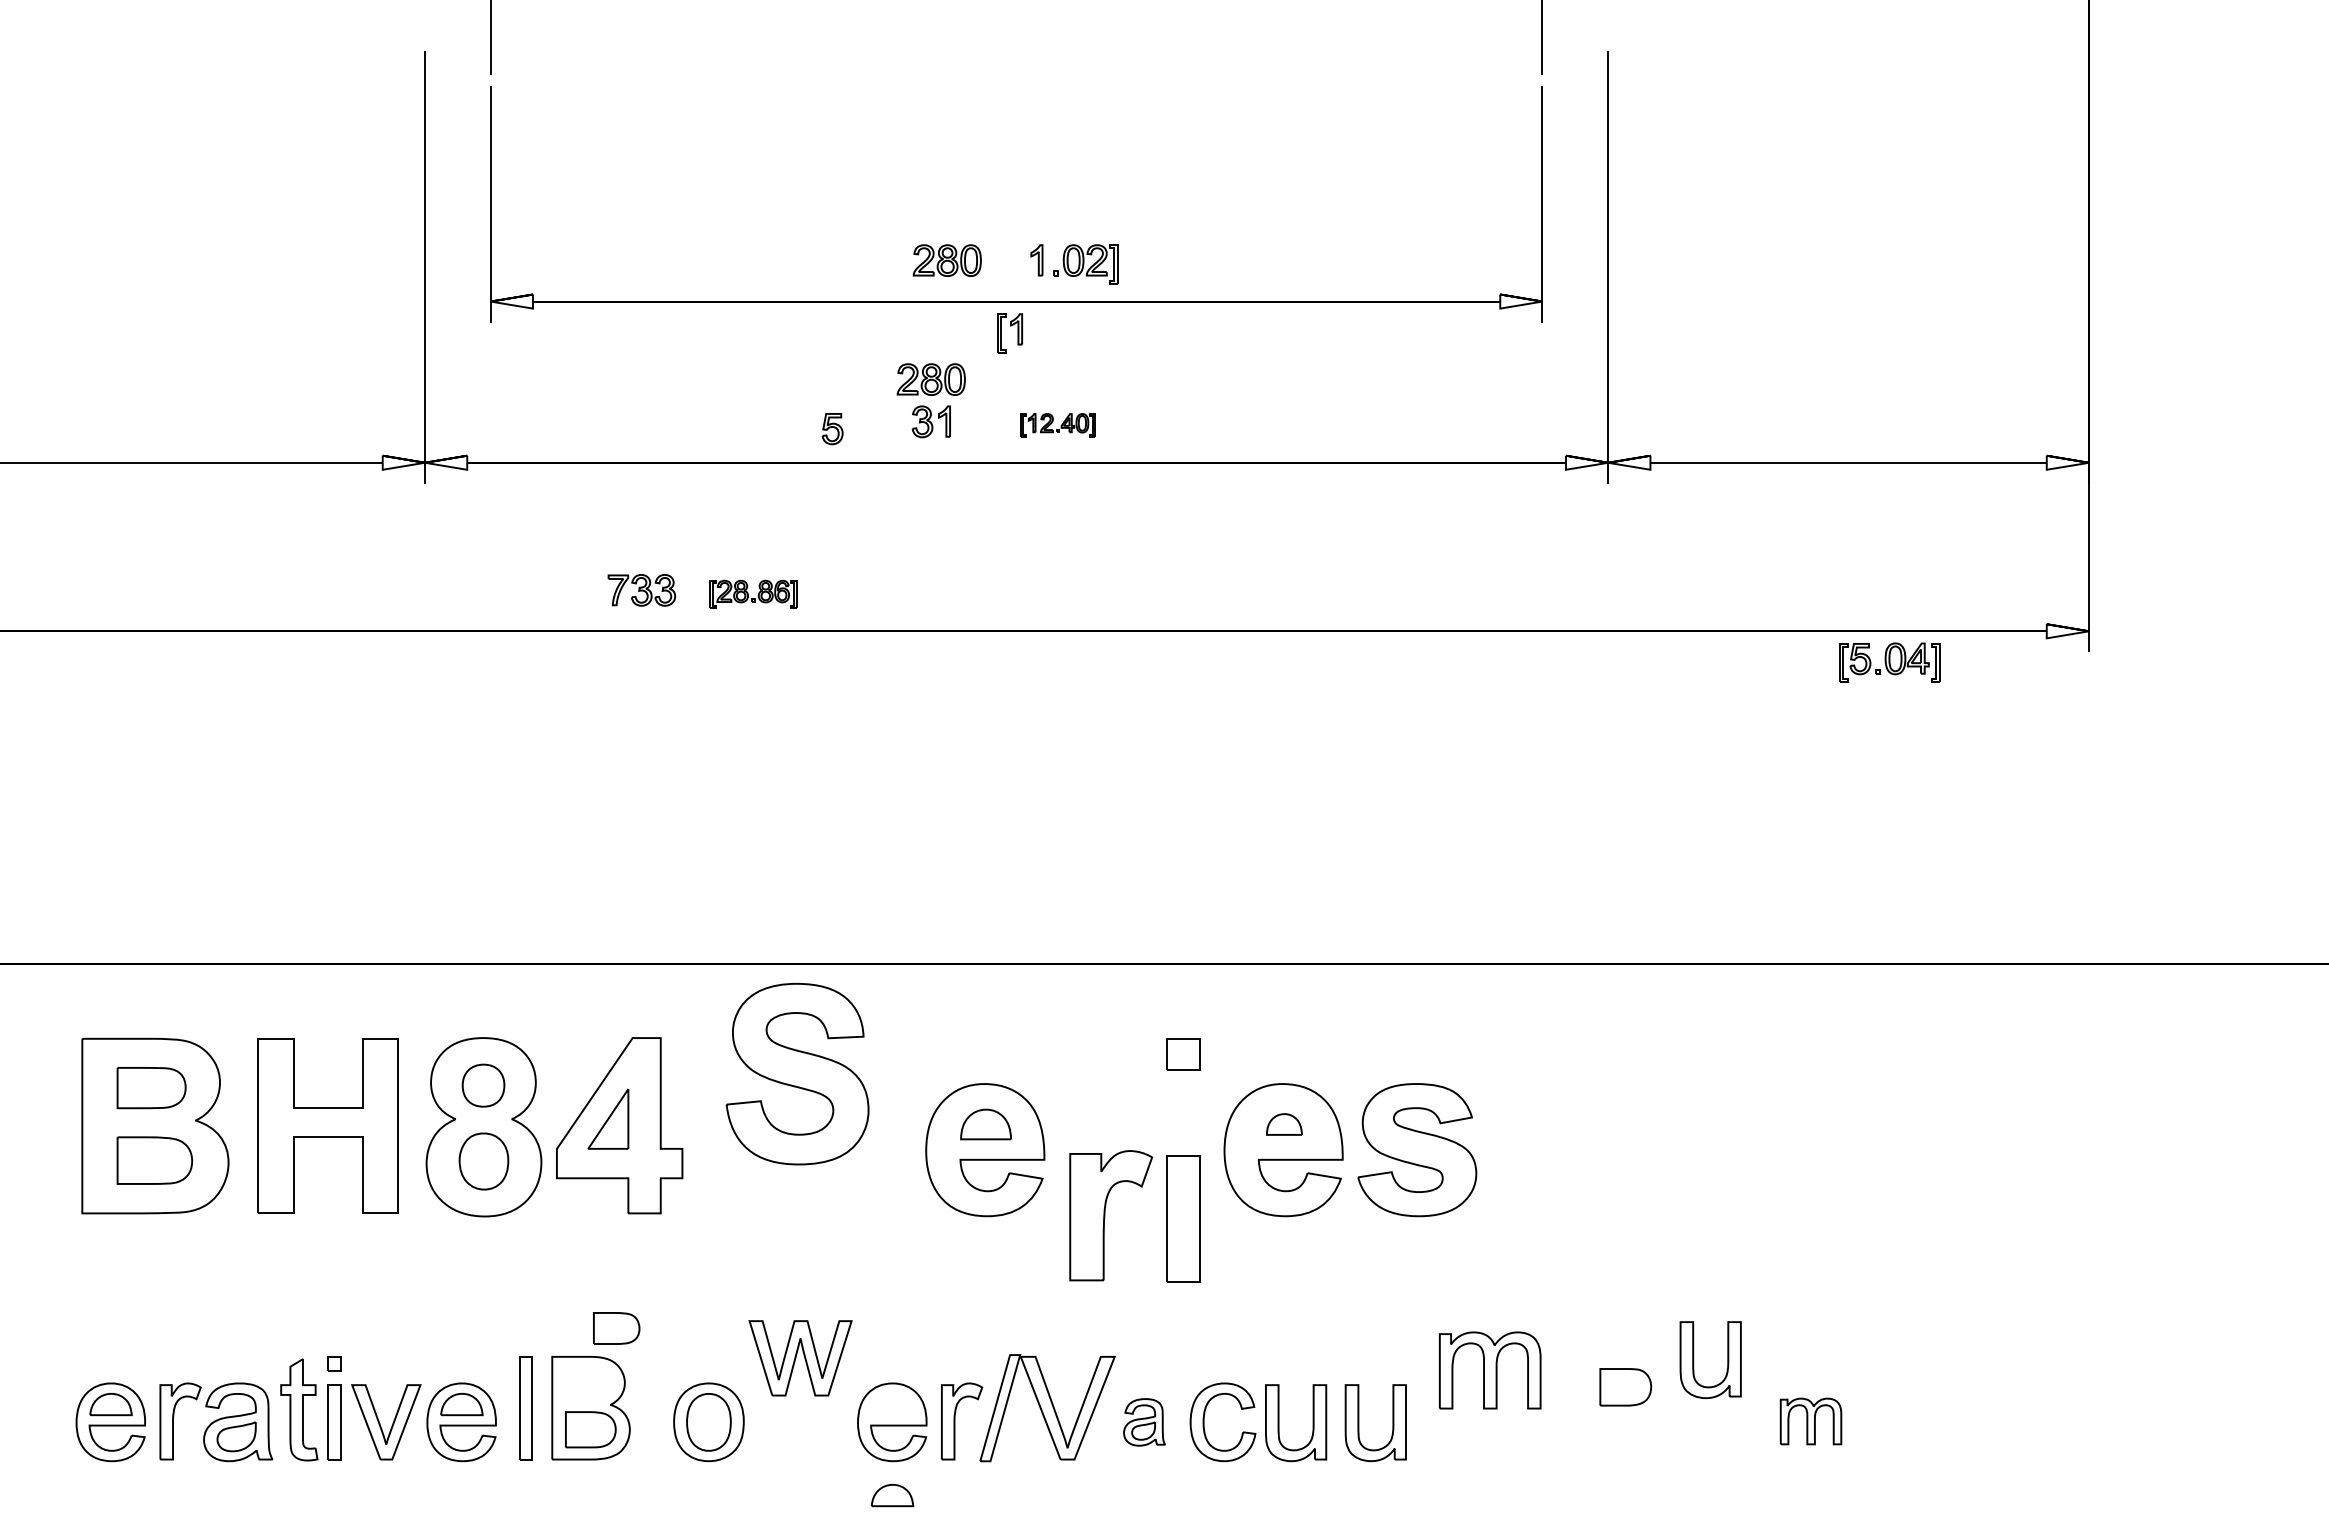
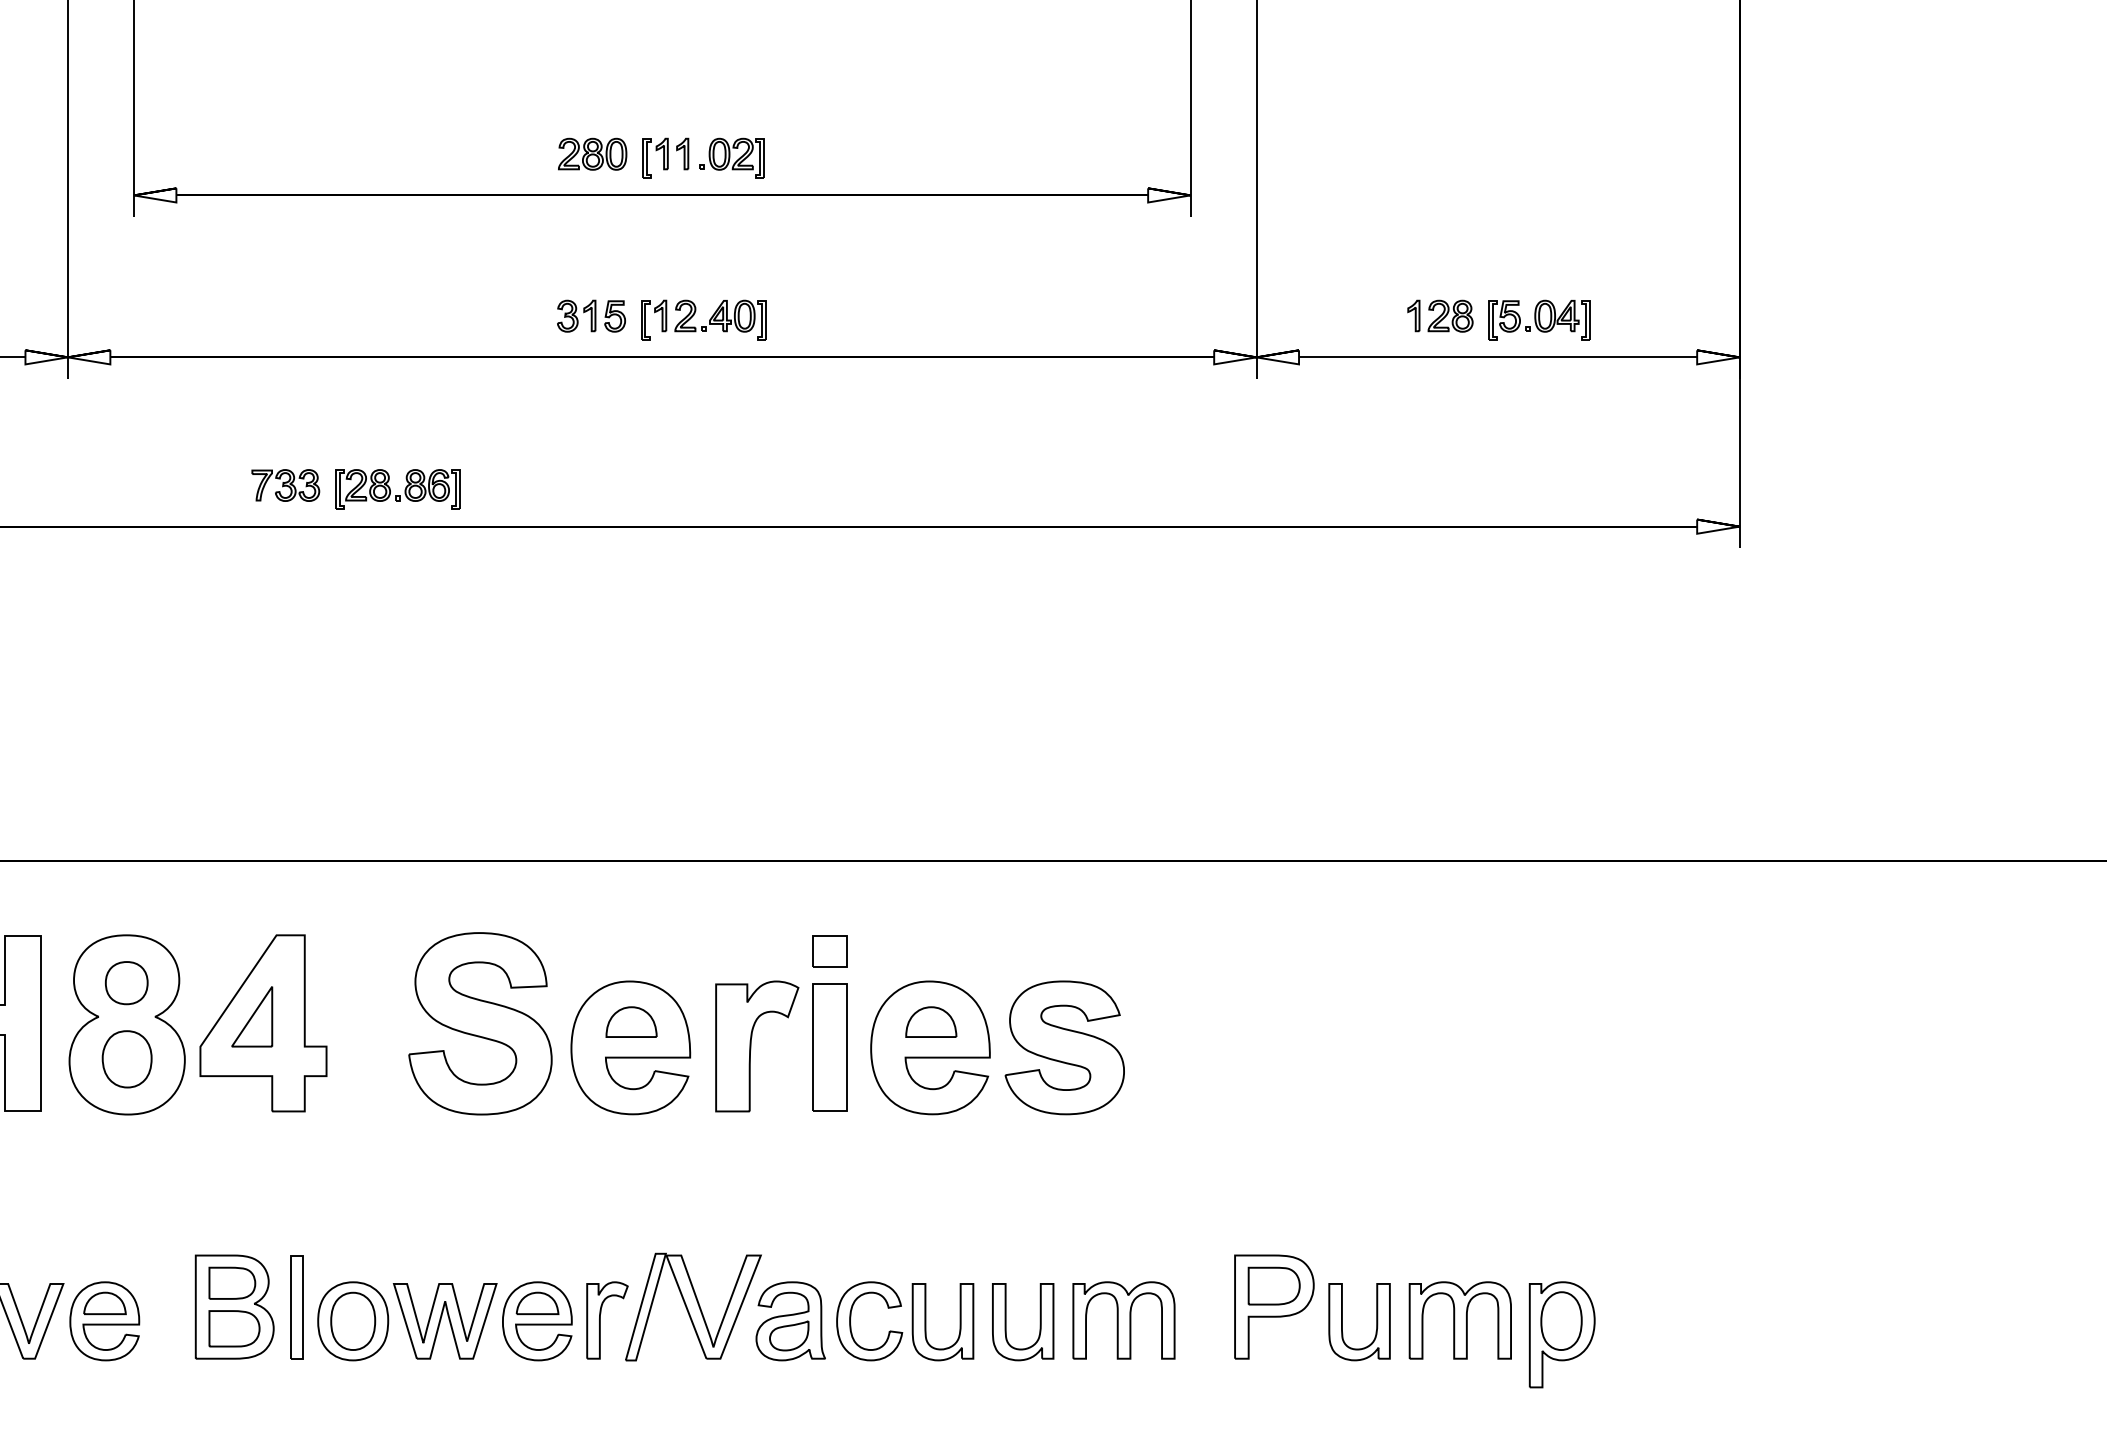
part: (1010, 326) -> (656, 151), moved
part: (930, 379) -> (575, 273), removed
part: (1791, 421) -> (1440, 315), added
part: (1057, 425) -> (703, 319), size x1.67
part: (832, 429) -> (614, 316), moved
part: (753, 594) -> (397, 489), size x1.43
part: (1889, 662) -> (1539, 319), moved
part: (797, 1073) -> (480, 1023), moved
part: (1284, 1124) -> (931, 1022), size x1.43
part: (1111, 1215) -> (757, 1046), moved
part: (1183, 1218) -> (829, 1047), moved
part: (616, 1328) -> (232, 1283), moved
part: (800, 1358) -> (445, 1321), moved
part: (1694, 1360) -> (1343, 1322), moved
part: (1490, 1370) -> (1124, 1320), moved
part: (1625, 1407) -> (1273, 1306), added
part: (525, 1408) -> (296, 1307), moved
part: (1810, 1421) -> (1459, 1320), size x1.67
part: (1144, 1422) -> (790, 1321), size x1.67
part: (1912, 1435) -> (1562, 1334), added
part: (892, 1495) -> (537, 1303), moved

